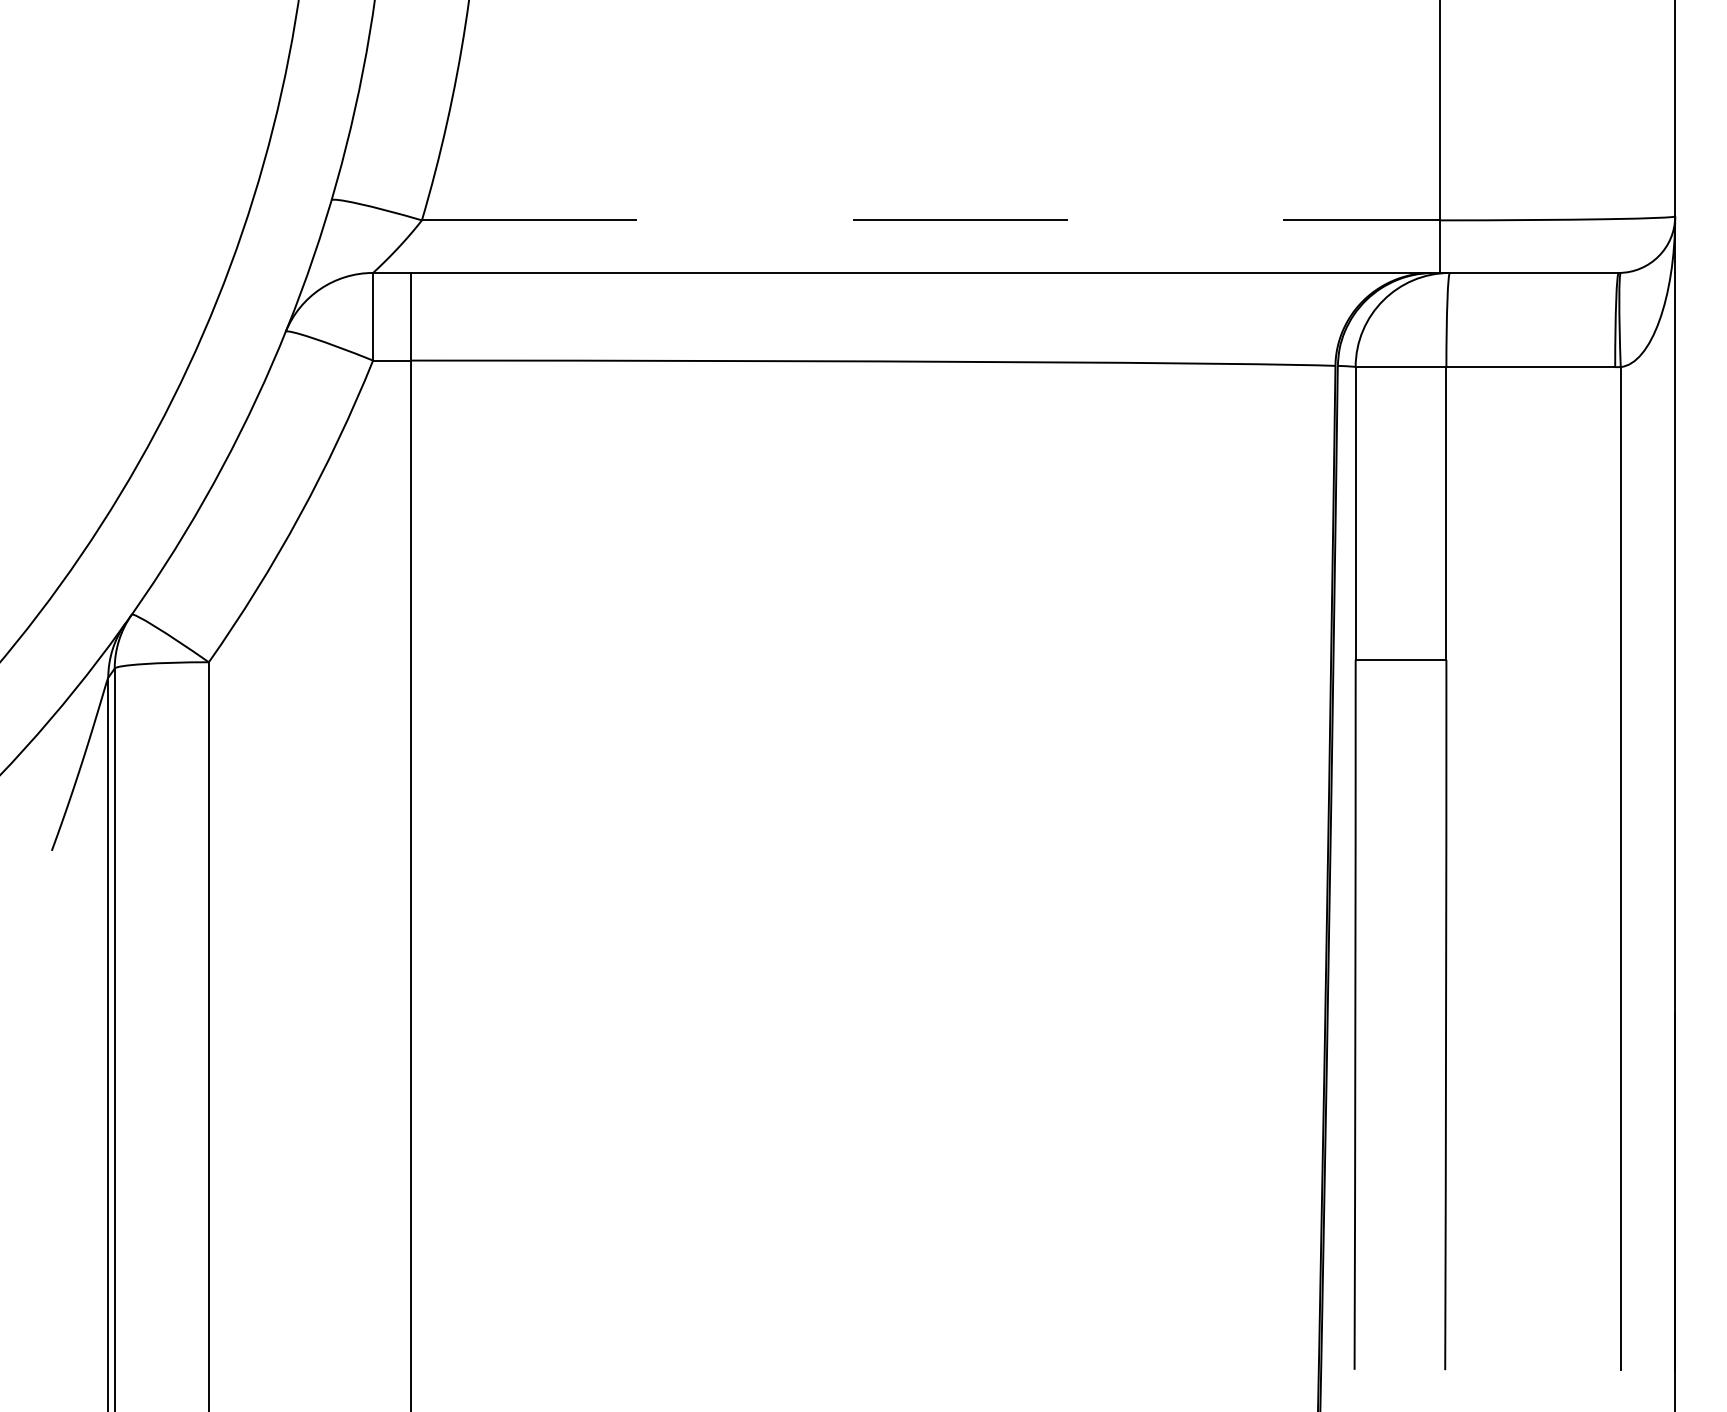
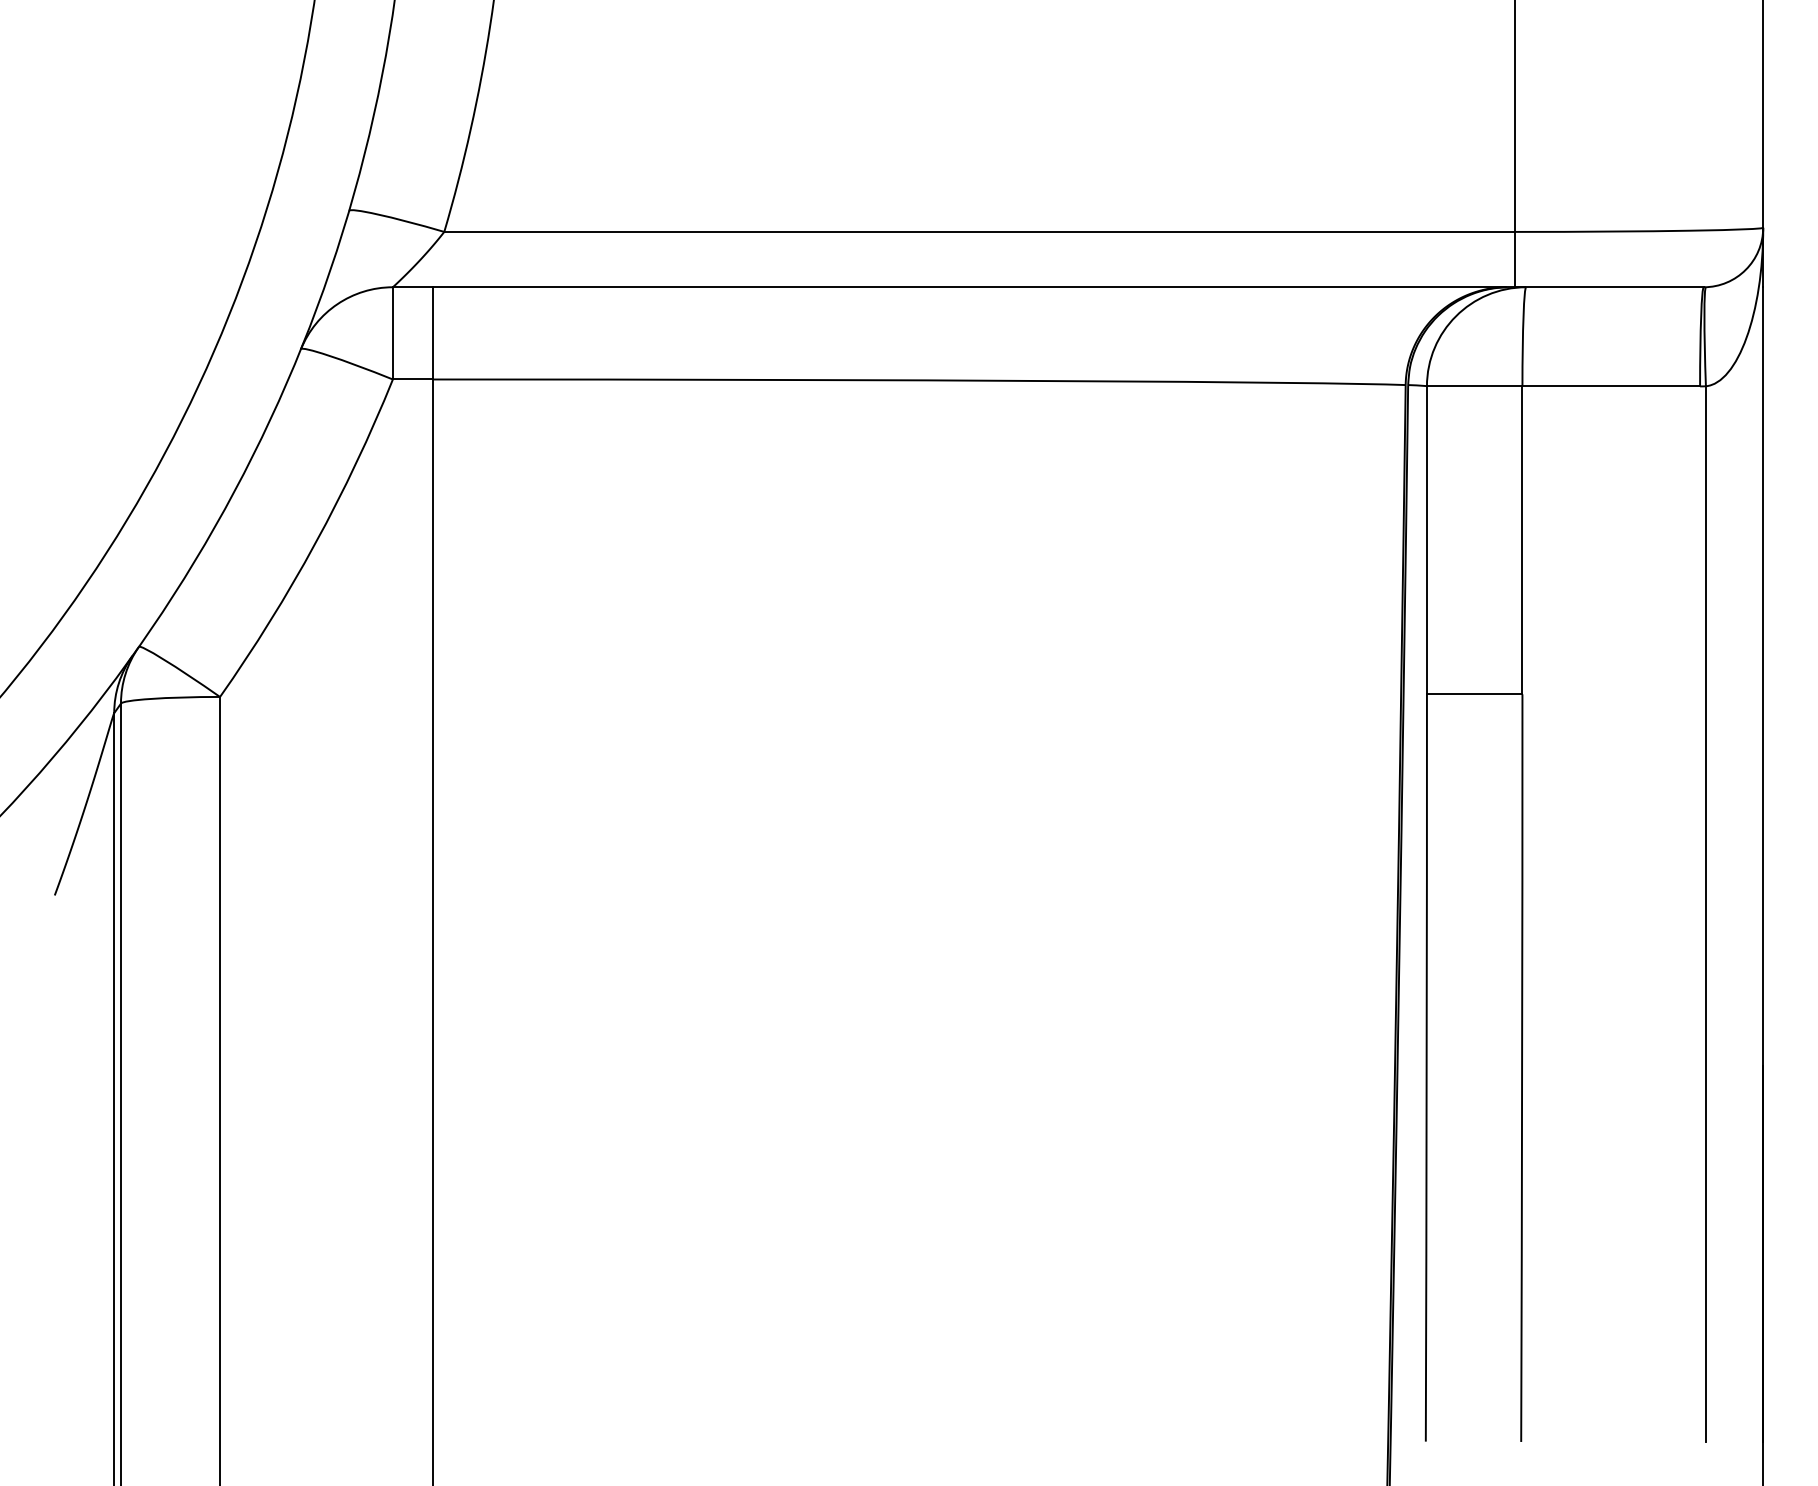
line: (930, 220) -> (979, 232), dashed -> solid

